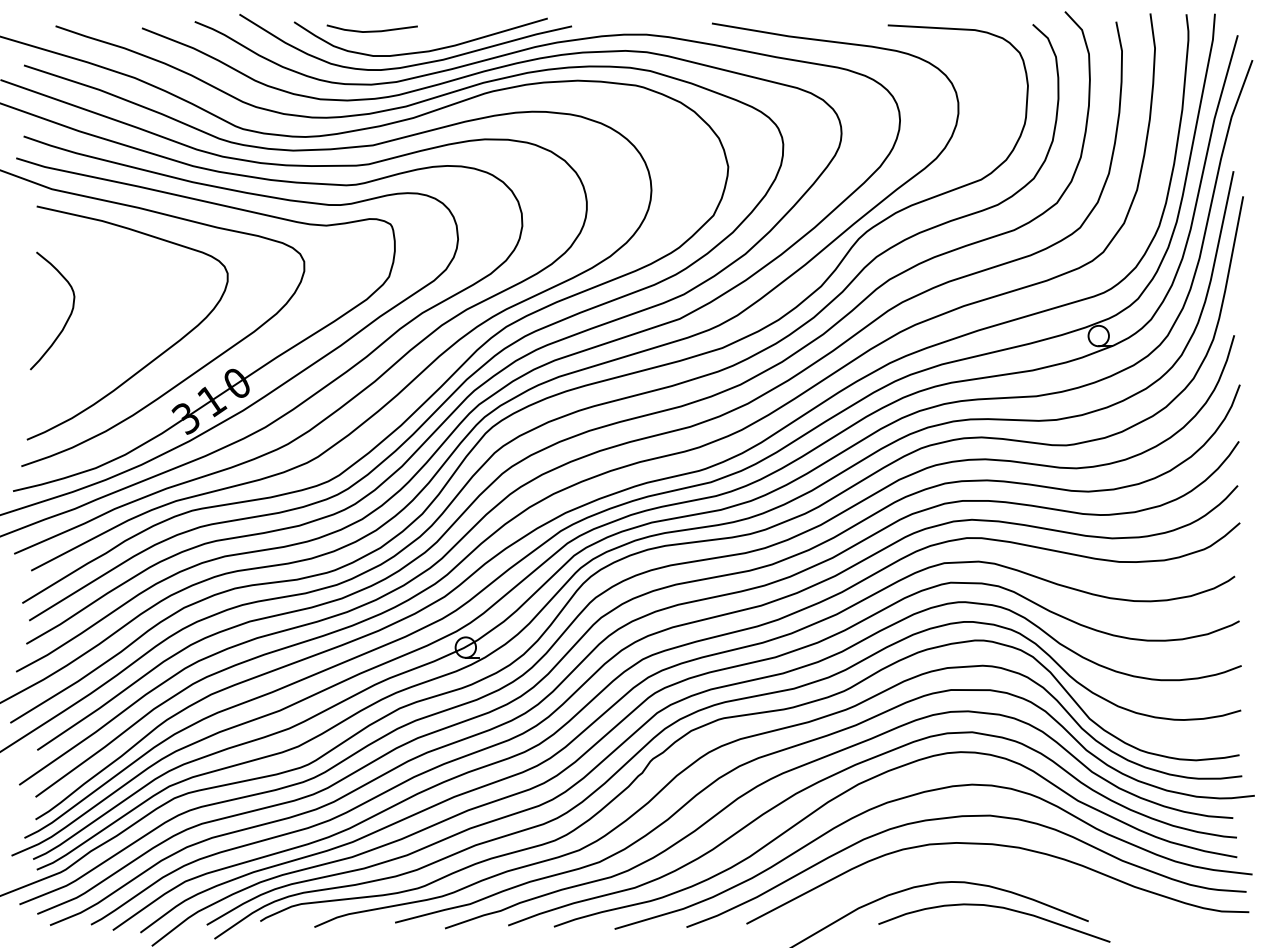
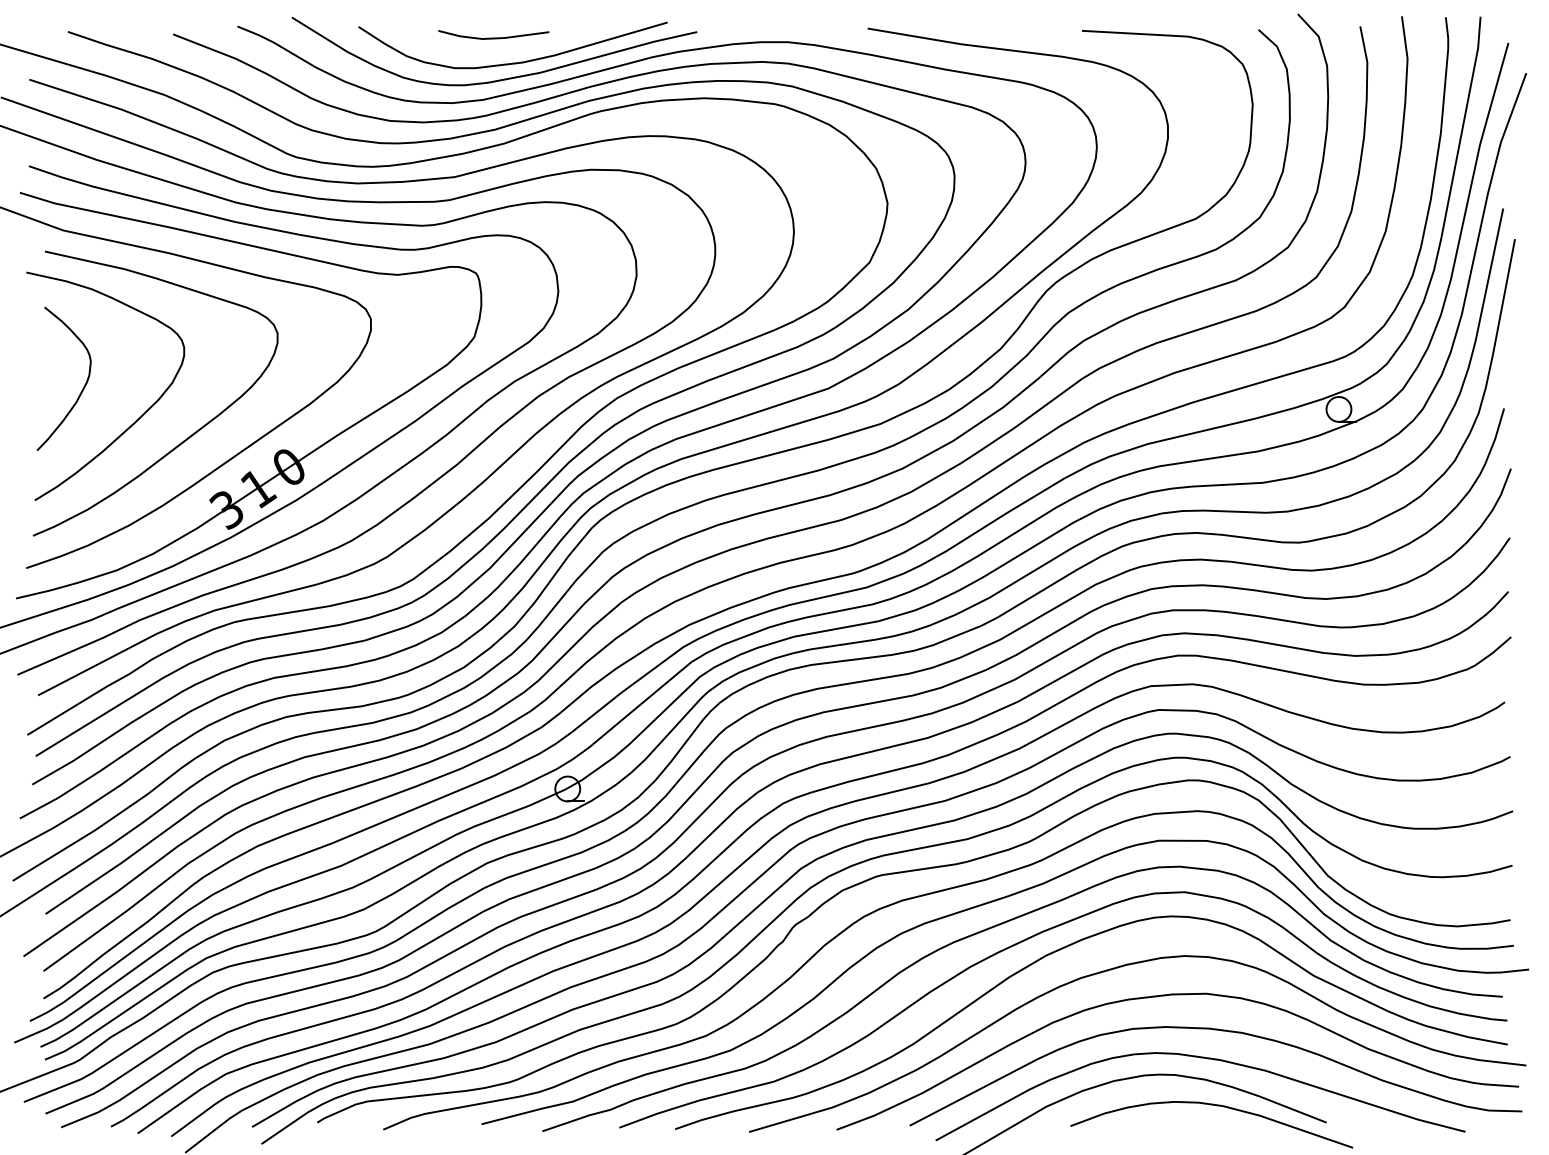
line: (372, 30) -> (493, 37), moved
curve: (112, 343) -> (137, 418), added
curve: (990, 869) -> (1207, 1059), added

